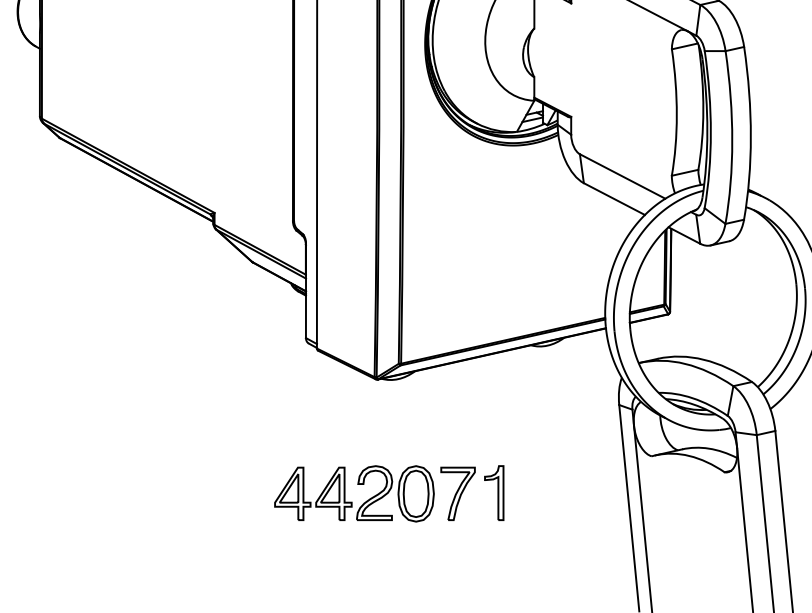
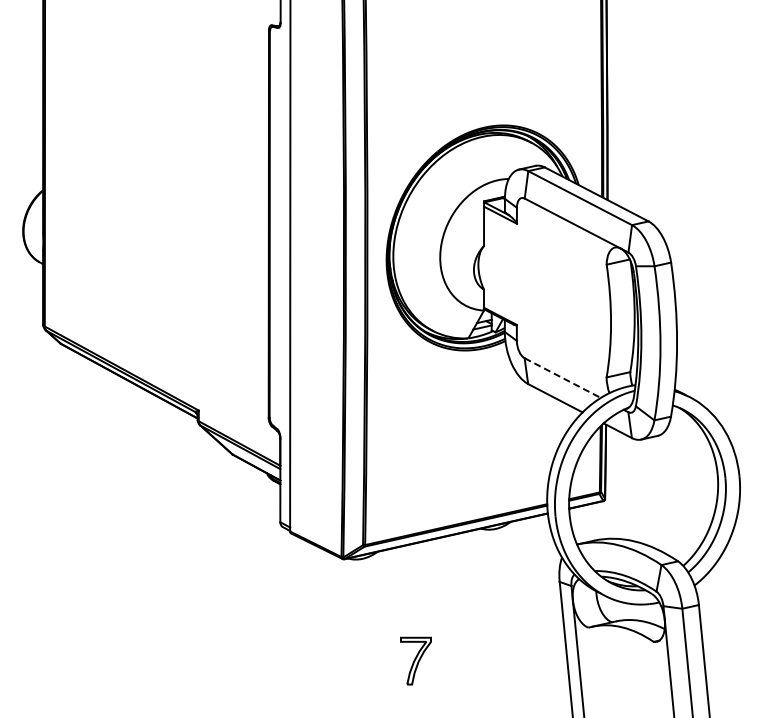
line: (622, 176) -> (562, 378), solid -> dashed
part: (357, 485) -> (326, 653), removed
part: (494, 493) -> (448, 660), removed

